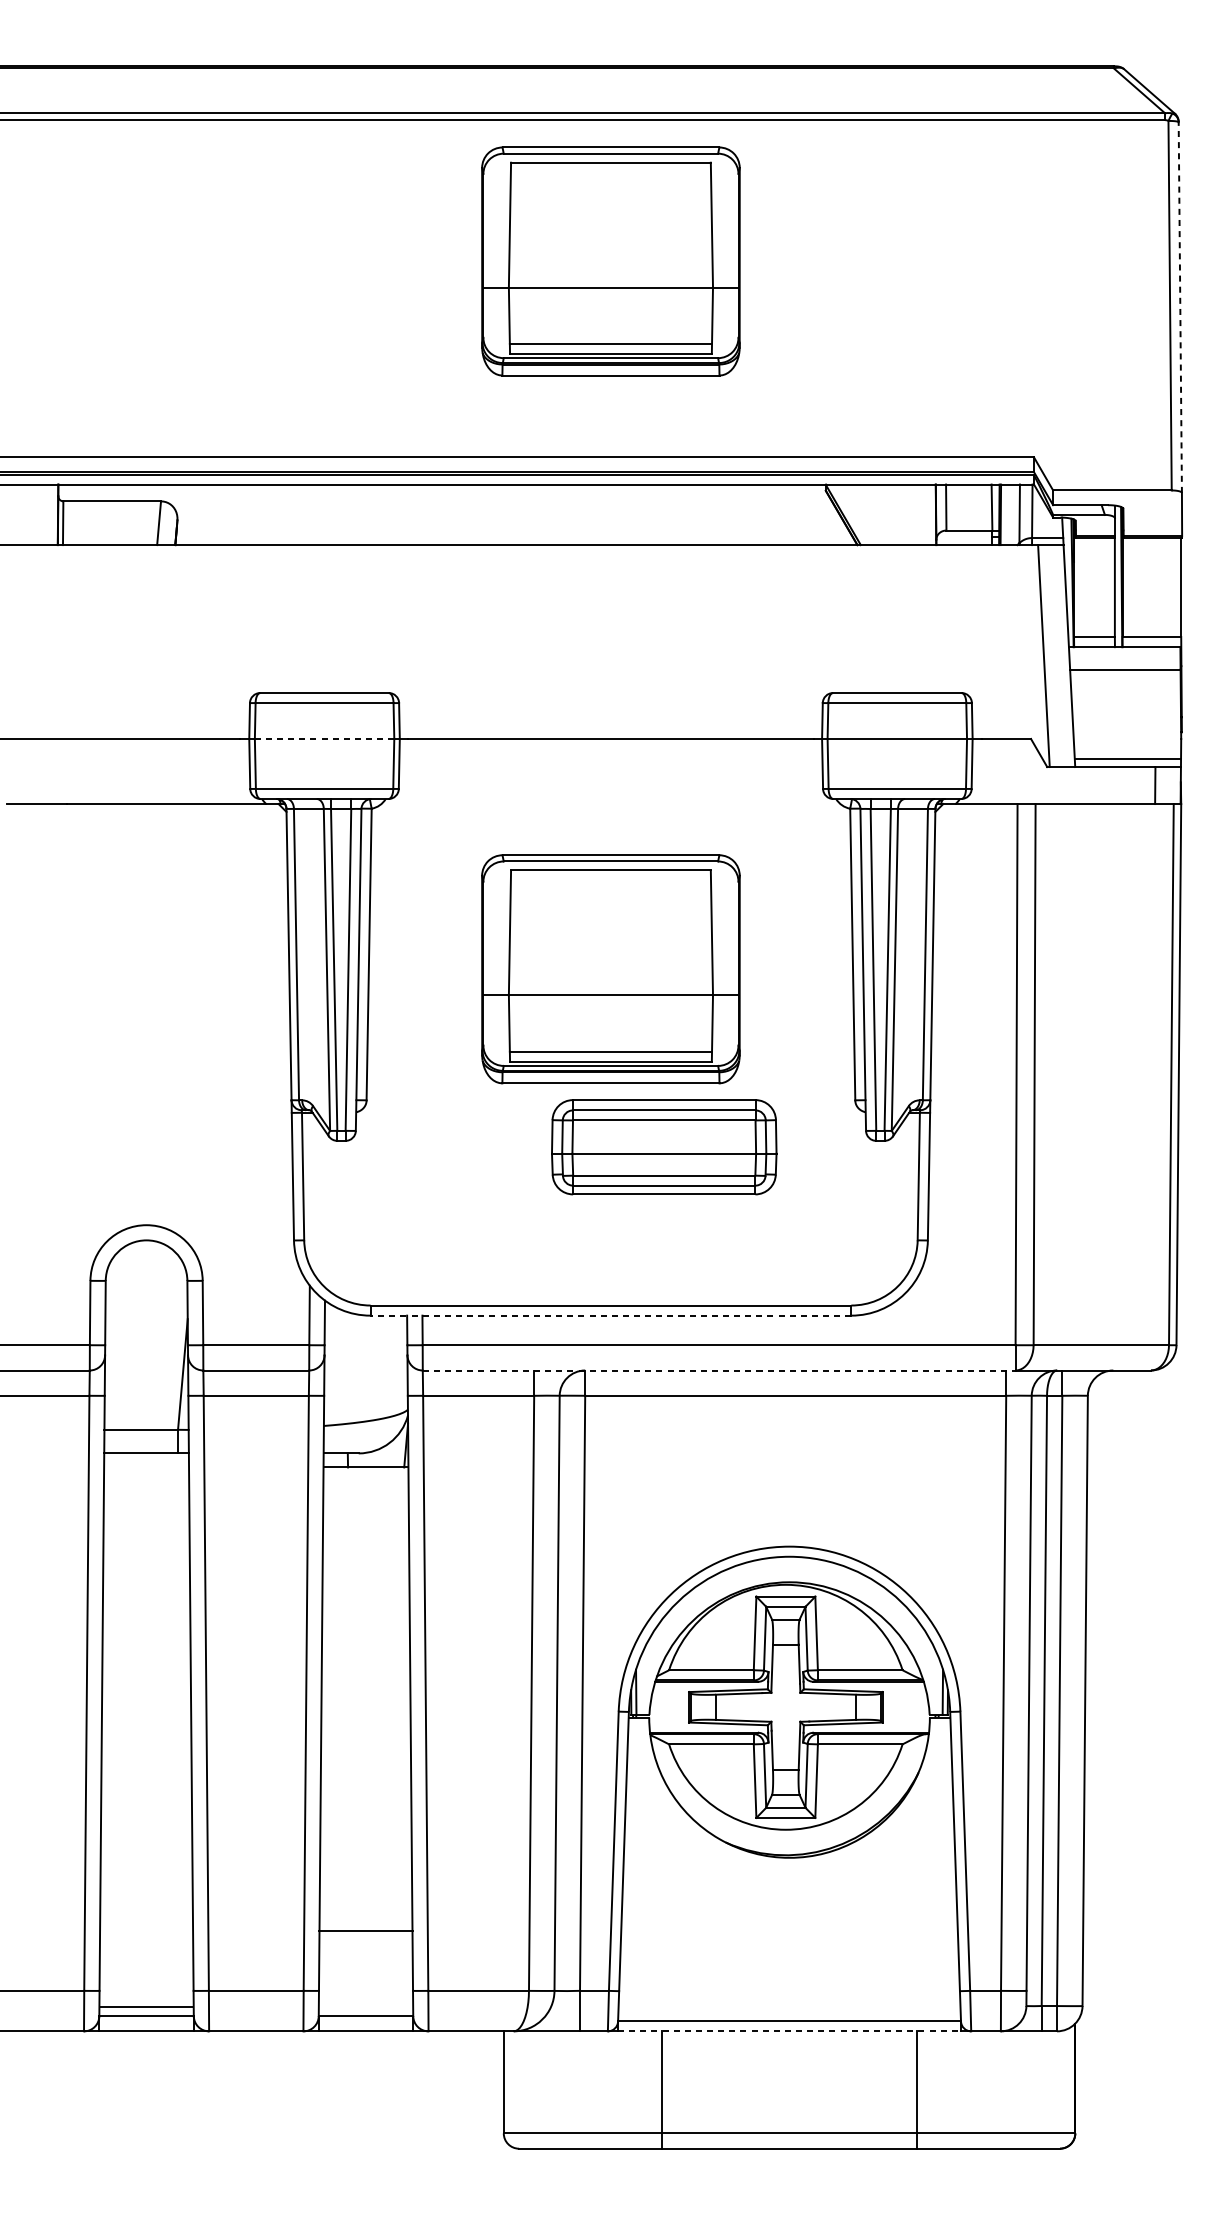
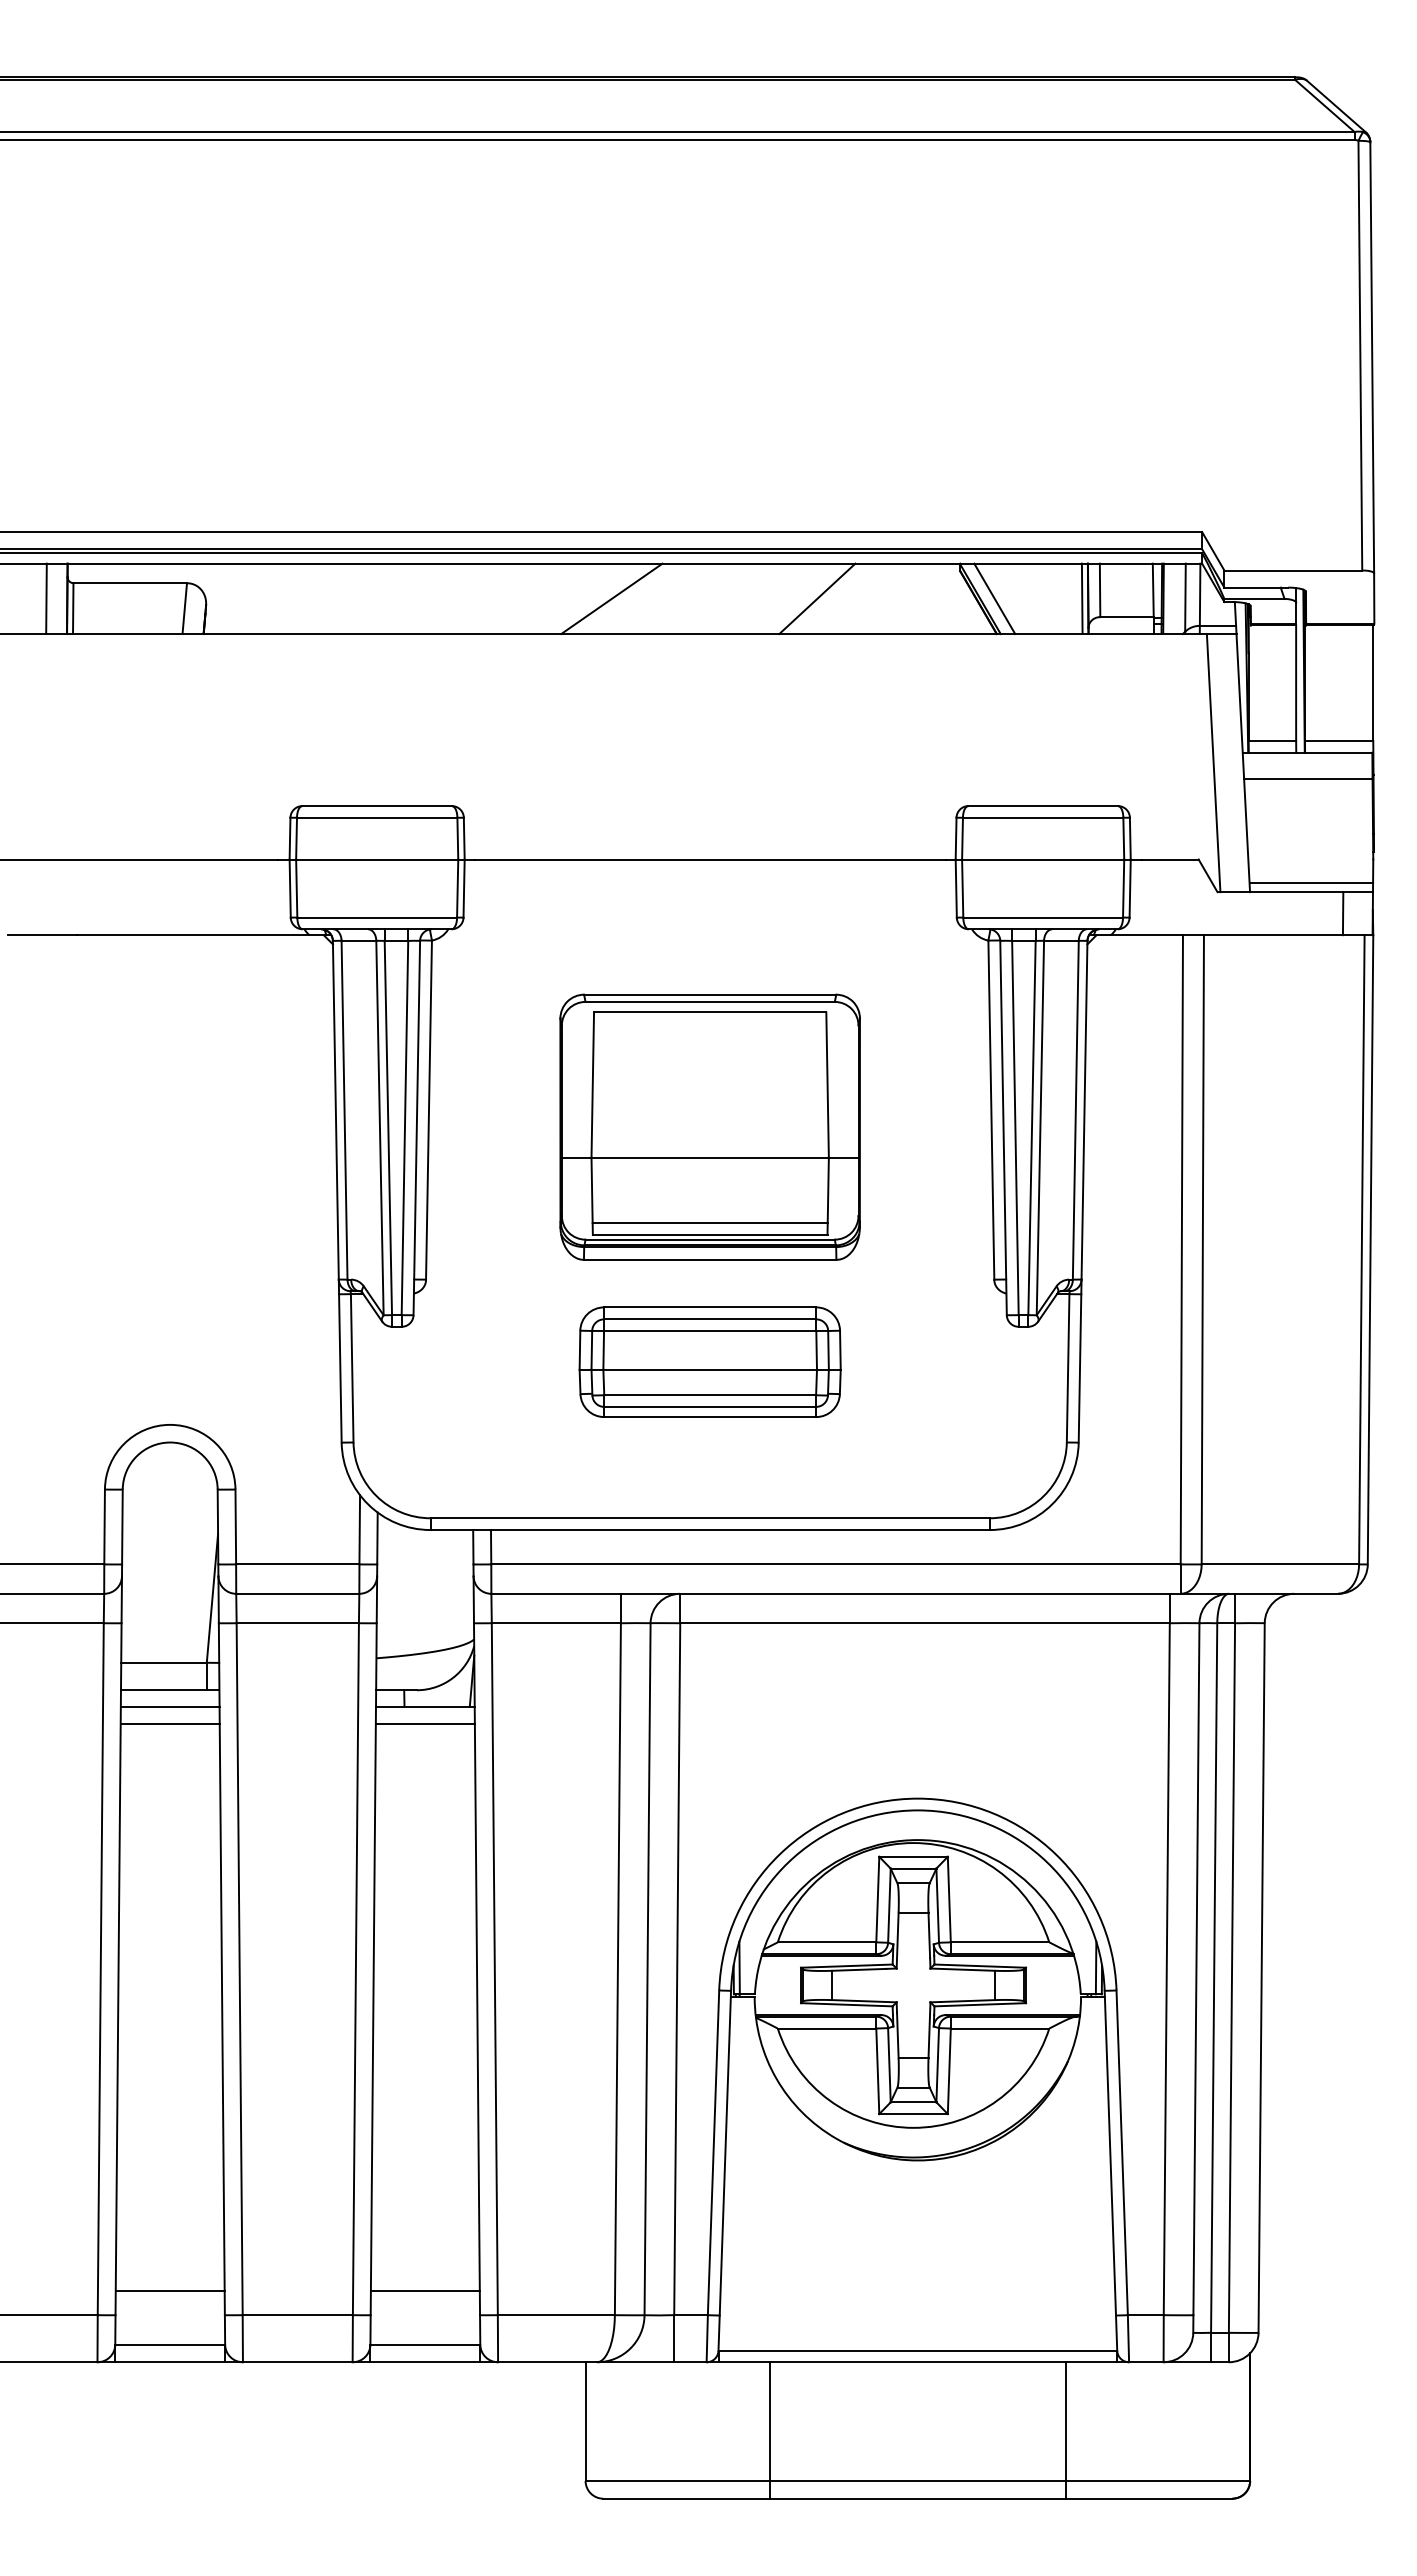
part: (610, 260) -> (709, 303), removed
line: (1180, 307) -> (1372, 357), dashed -> solid
line: (40, 514) -> (46, 598), added
line: (526, 514) -> (611, 598), added
line: (703, 514) -> (817, 598), added
line: (855, 514) -> (994, 598), added
line: (930, 514) -> (1081, 598), added
line: (323, 738) -> (376, 859), dashed -> solid
part: (663, 1146) -> (709, 1361), moved
line: (611, 1316) -> (710, 1530), dashed -> solid
line: (719, 1370) -> (836, 1593), dashed -> solid
line: (145, 1467) -> (169, 1706), added
line: (145, 1482) -> (169, 1724), added
line: (365, 1482) -> (424, 1724), added
line: (365, 1931) -> (424, 2291), moved
line: (145, 2007) -> (169, 2291), moved
line: (790, 2031) -> (918, 2362), dashed -> solid

